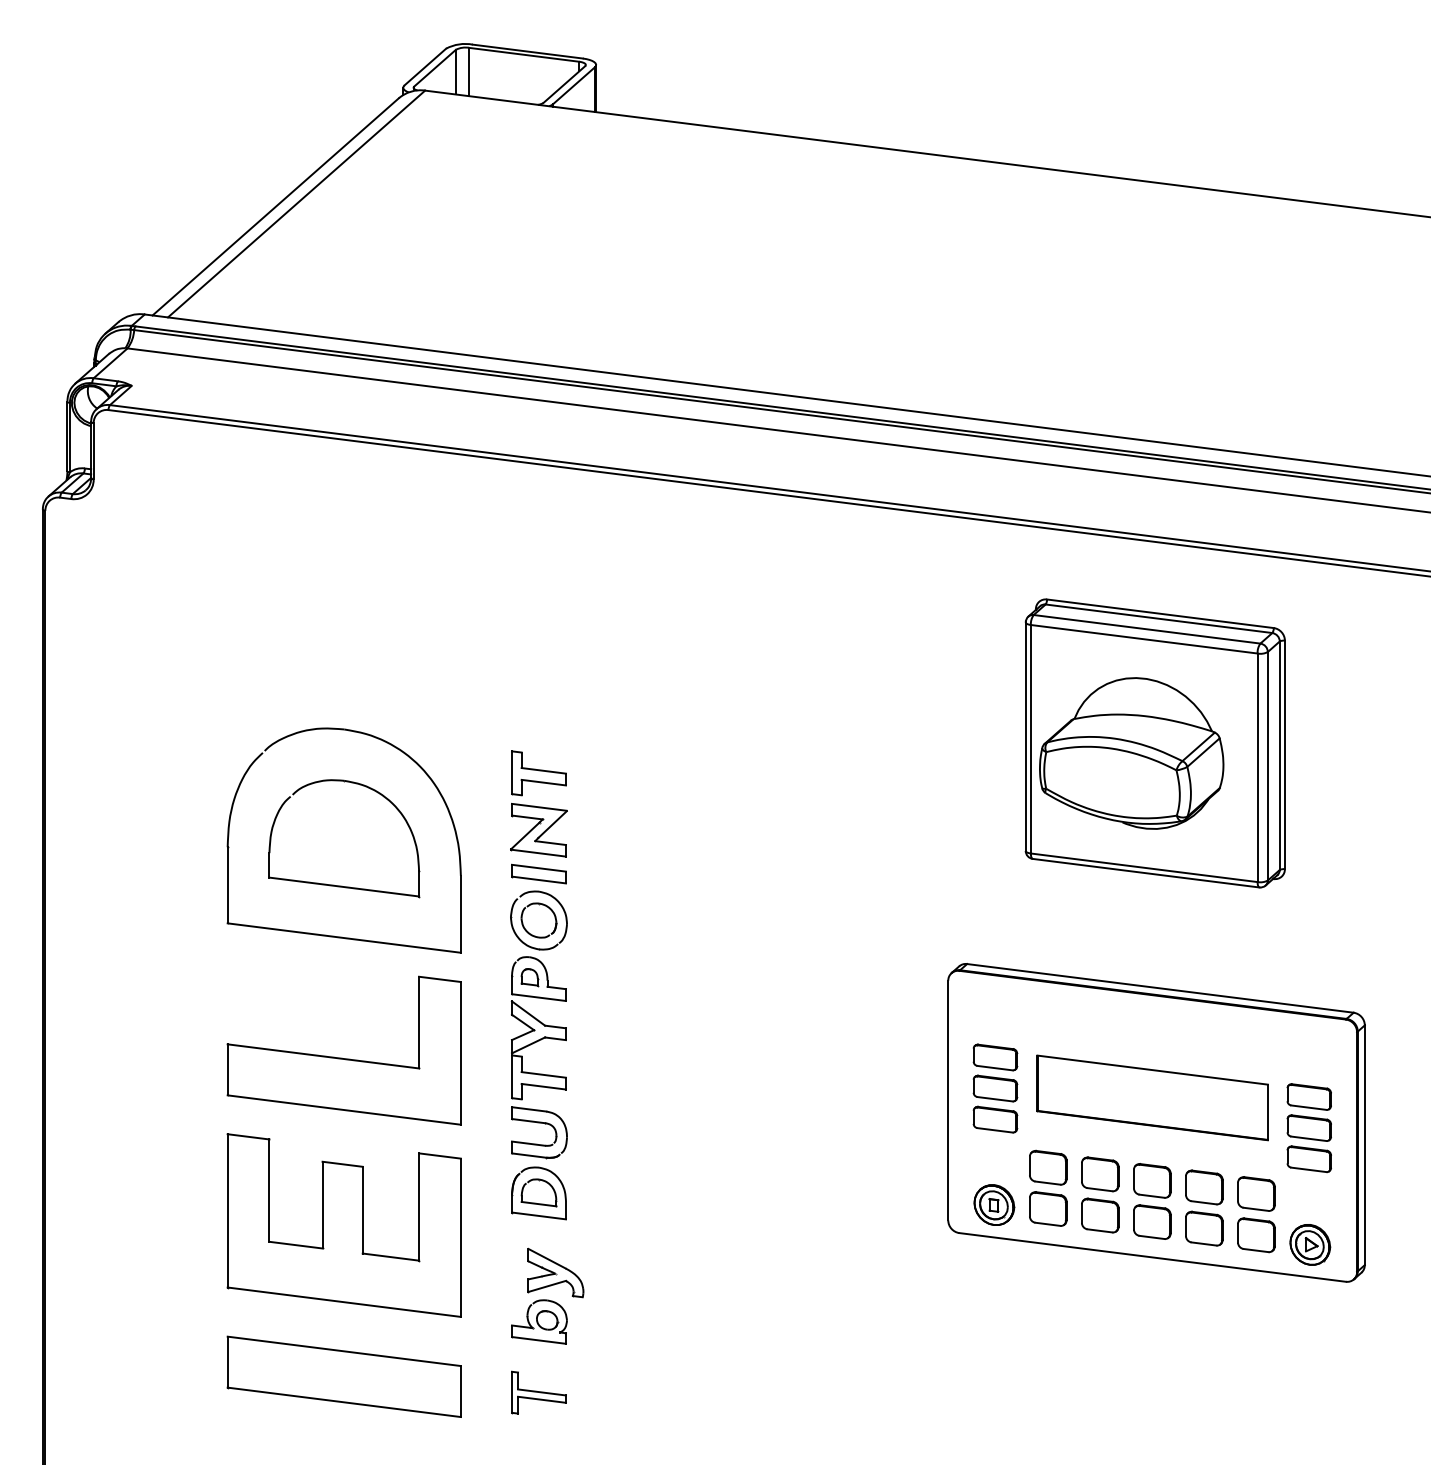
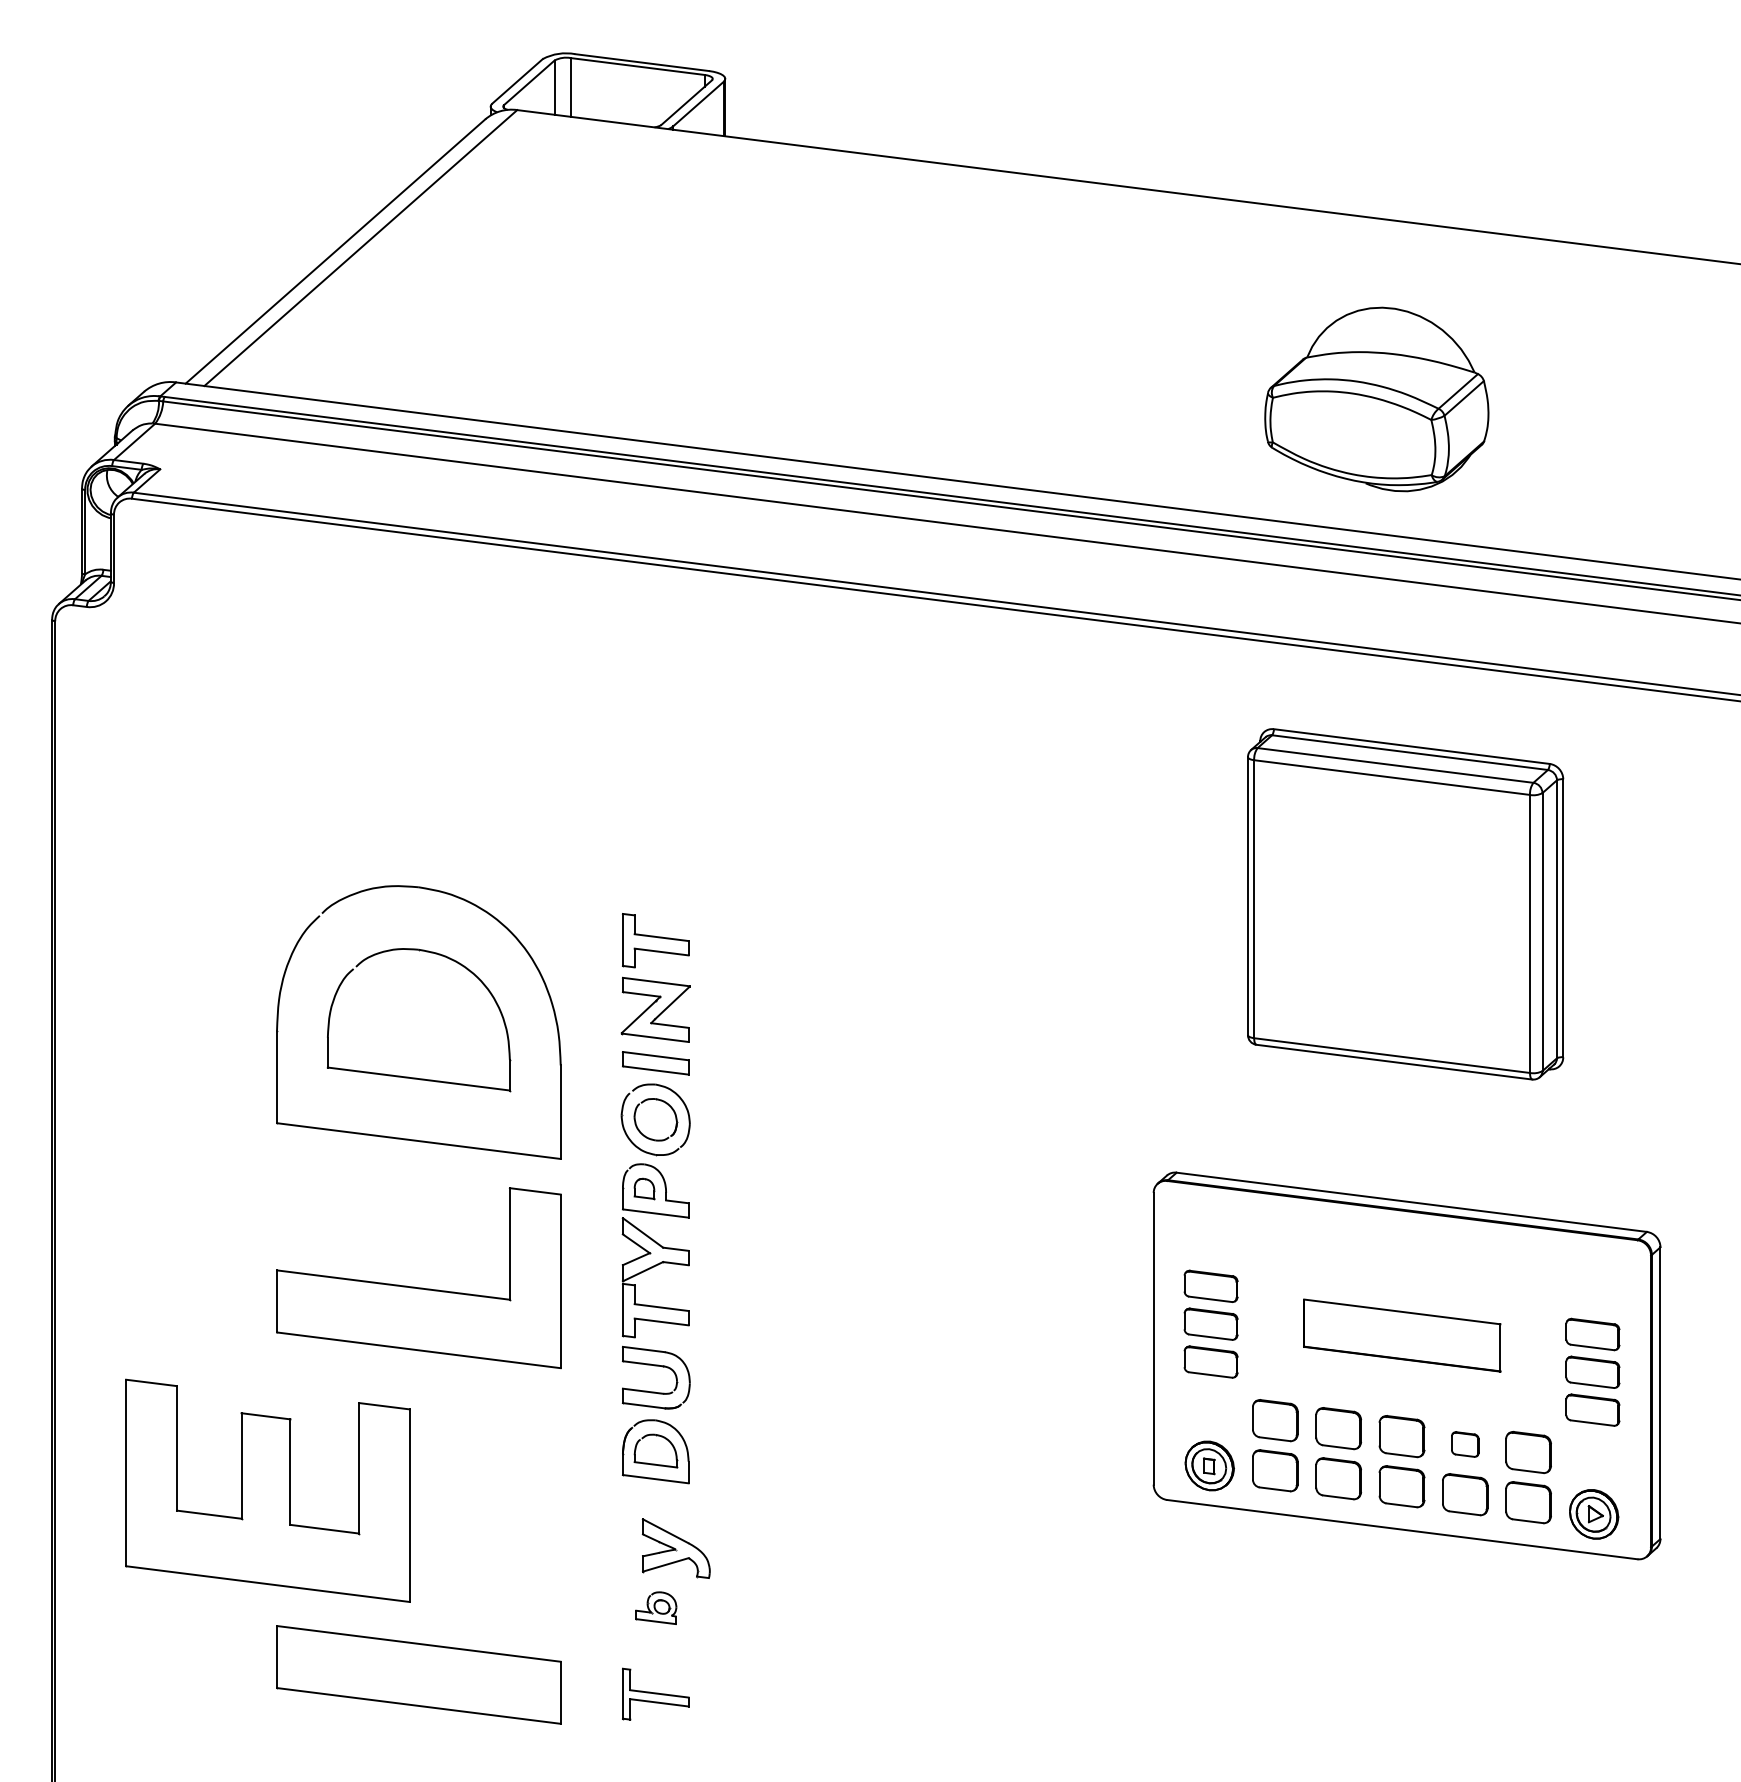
part: (1131, 753) -> (1376, 399), moved
part: (1152, 1097) -> (1402, 1335), size x0.7
part: (1204, 1187) -> (1465, 1444), size x0.6
part: (343, 1225) -> (267, 1490), moved
part: (539, 1321) -> (656, 1607), size x0.6

